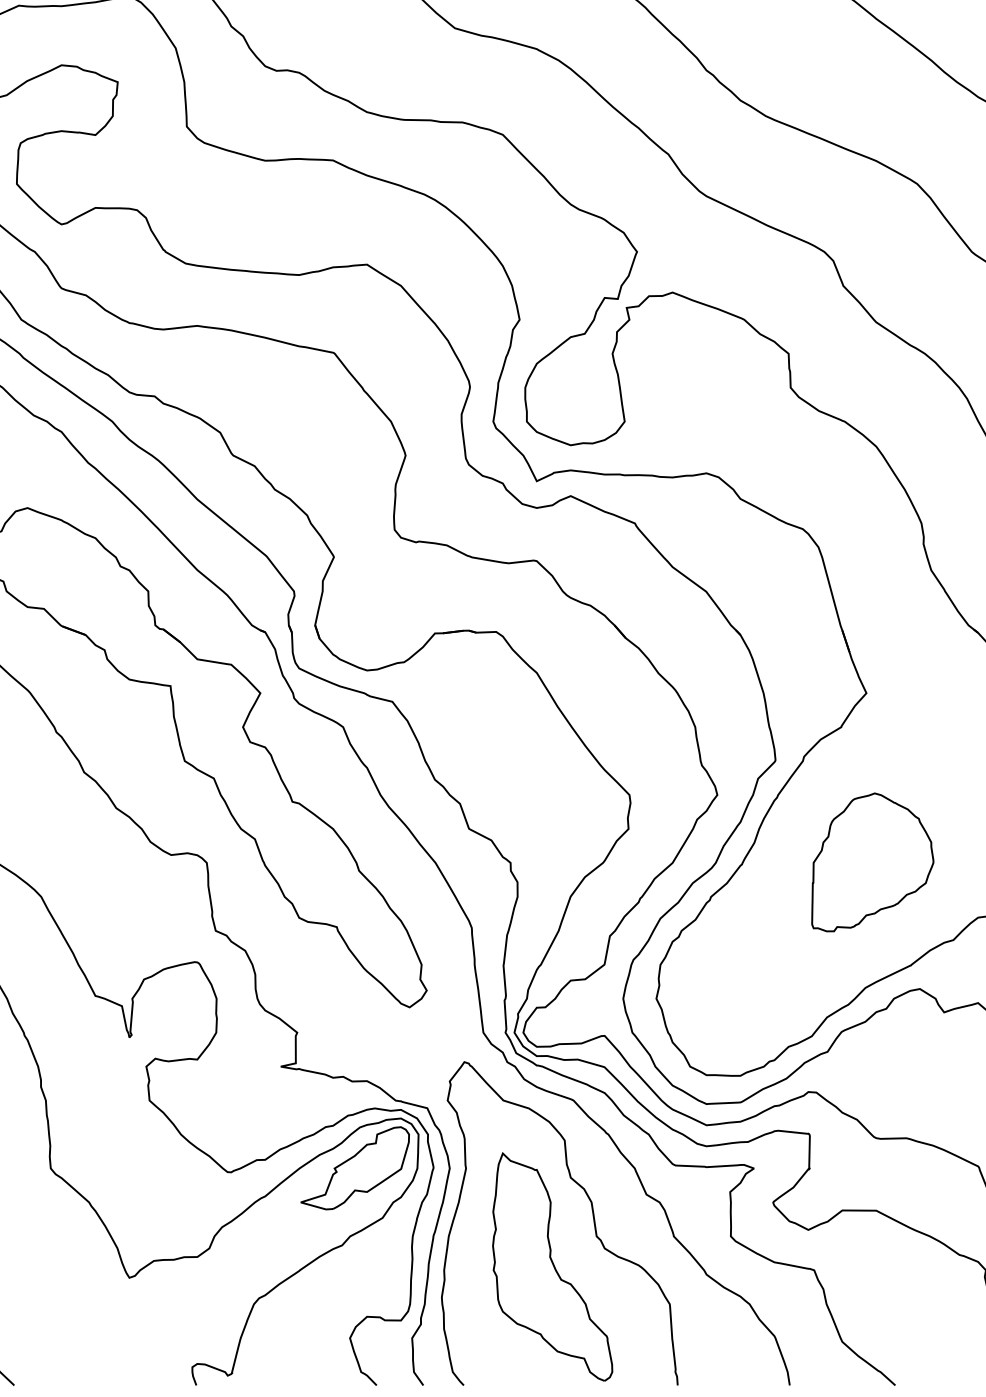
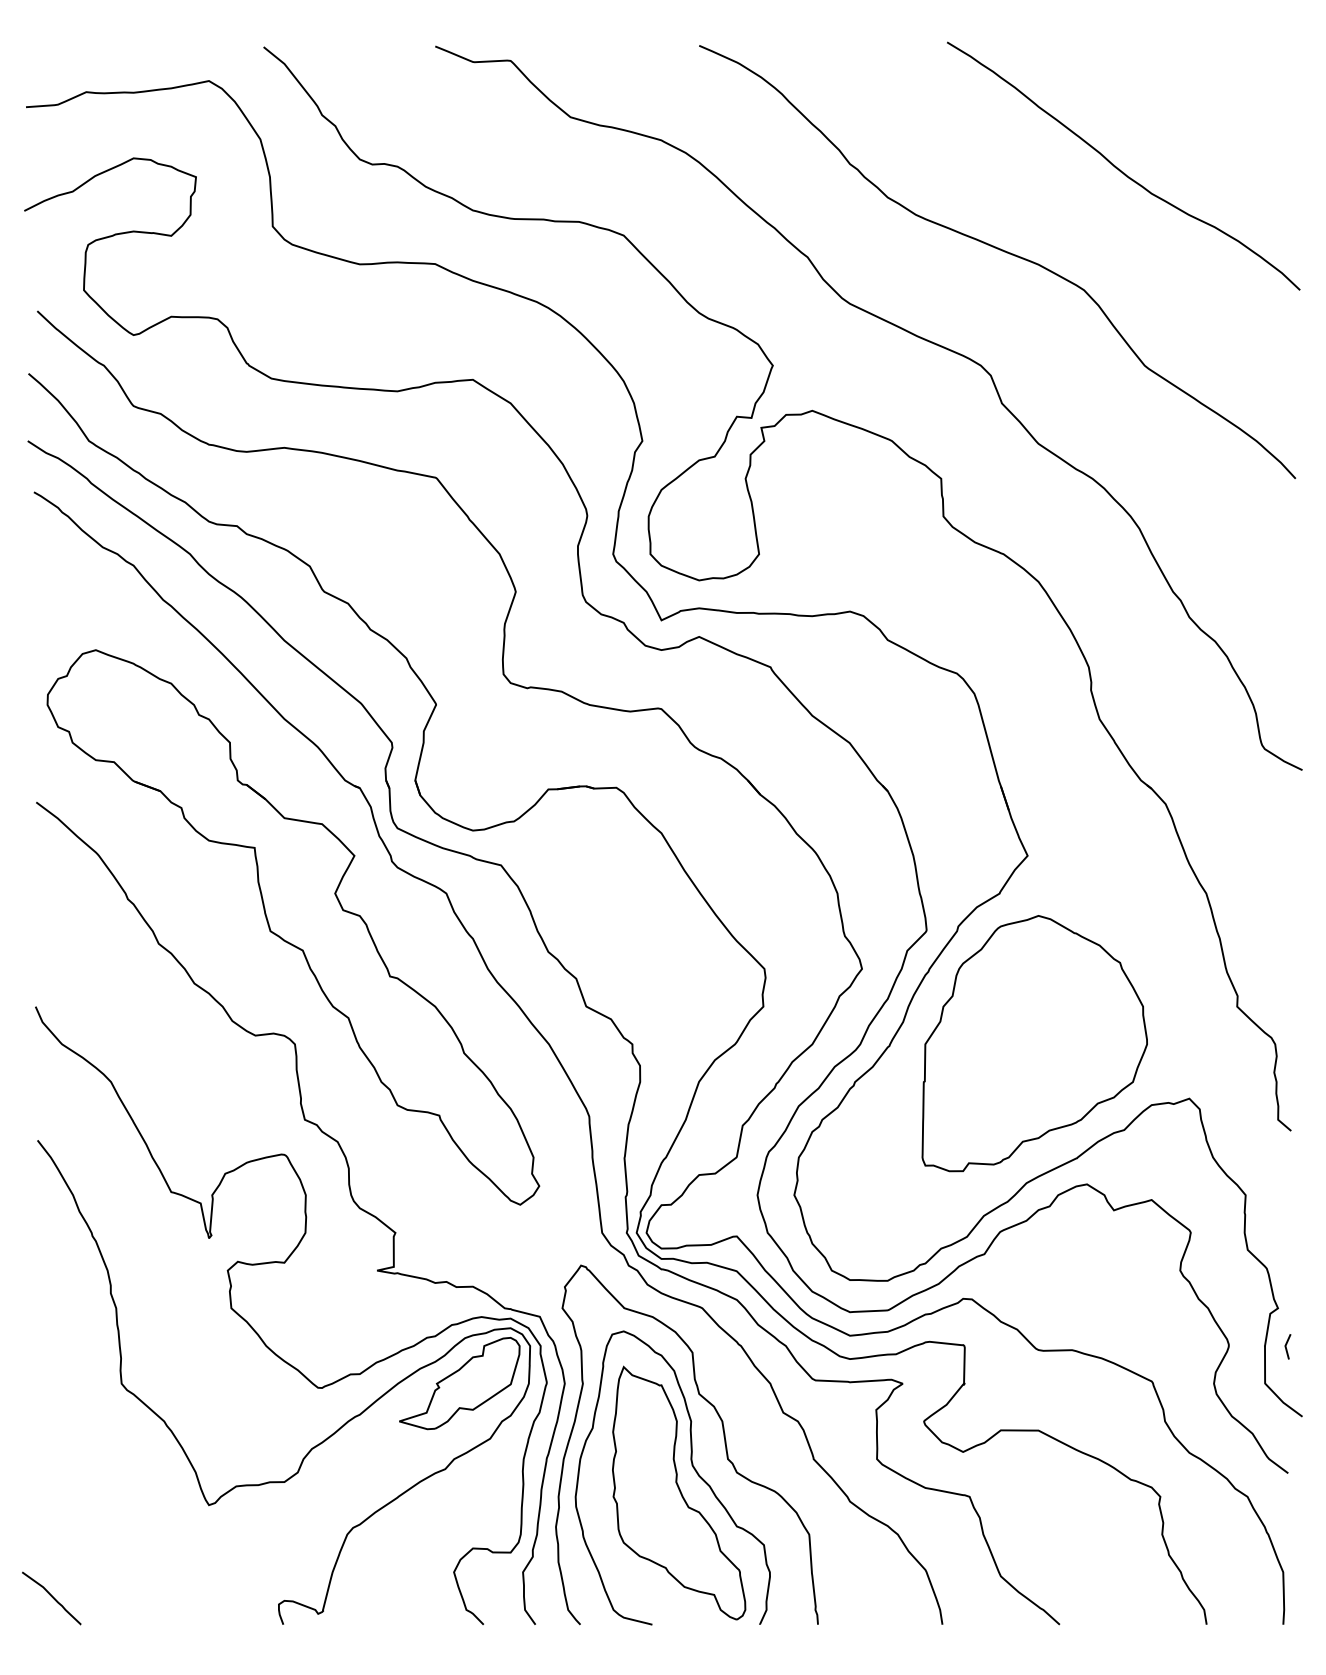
part: (872, 862) -> (1034, 1043), size x1.67
curve: (564, 1243) -> (692, 1467), added

